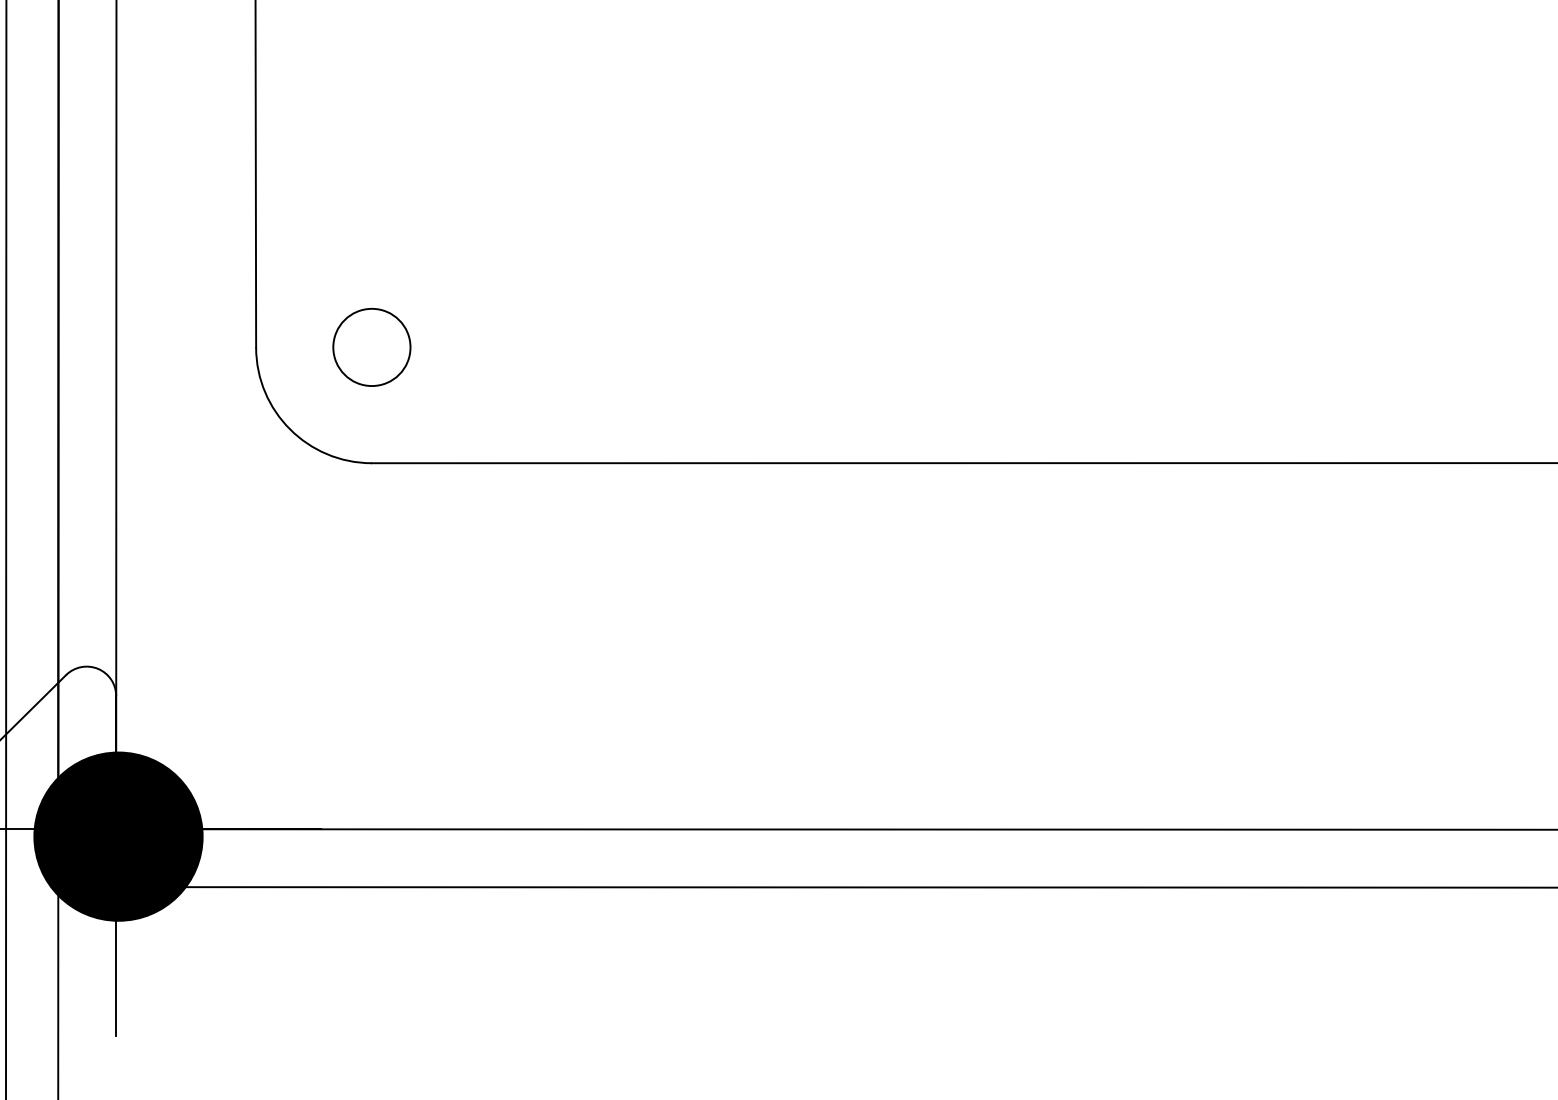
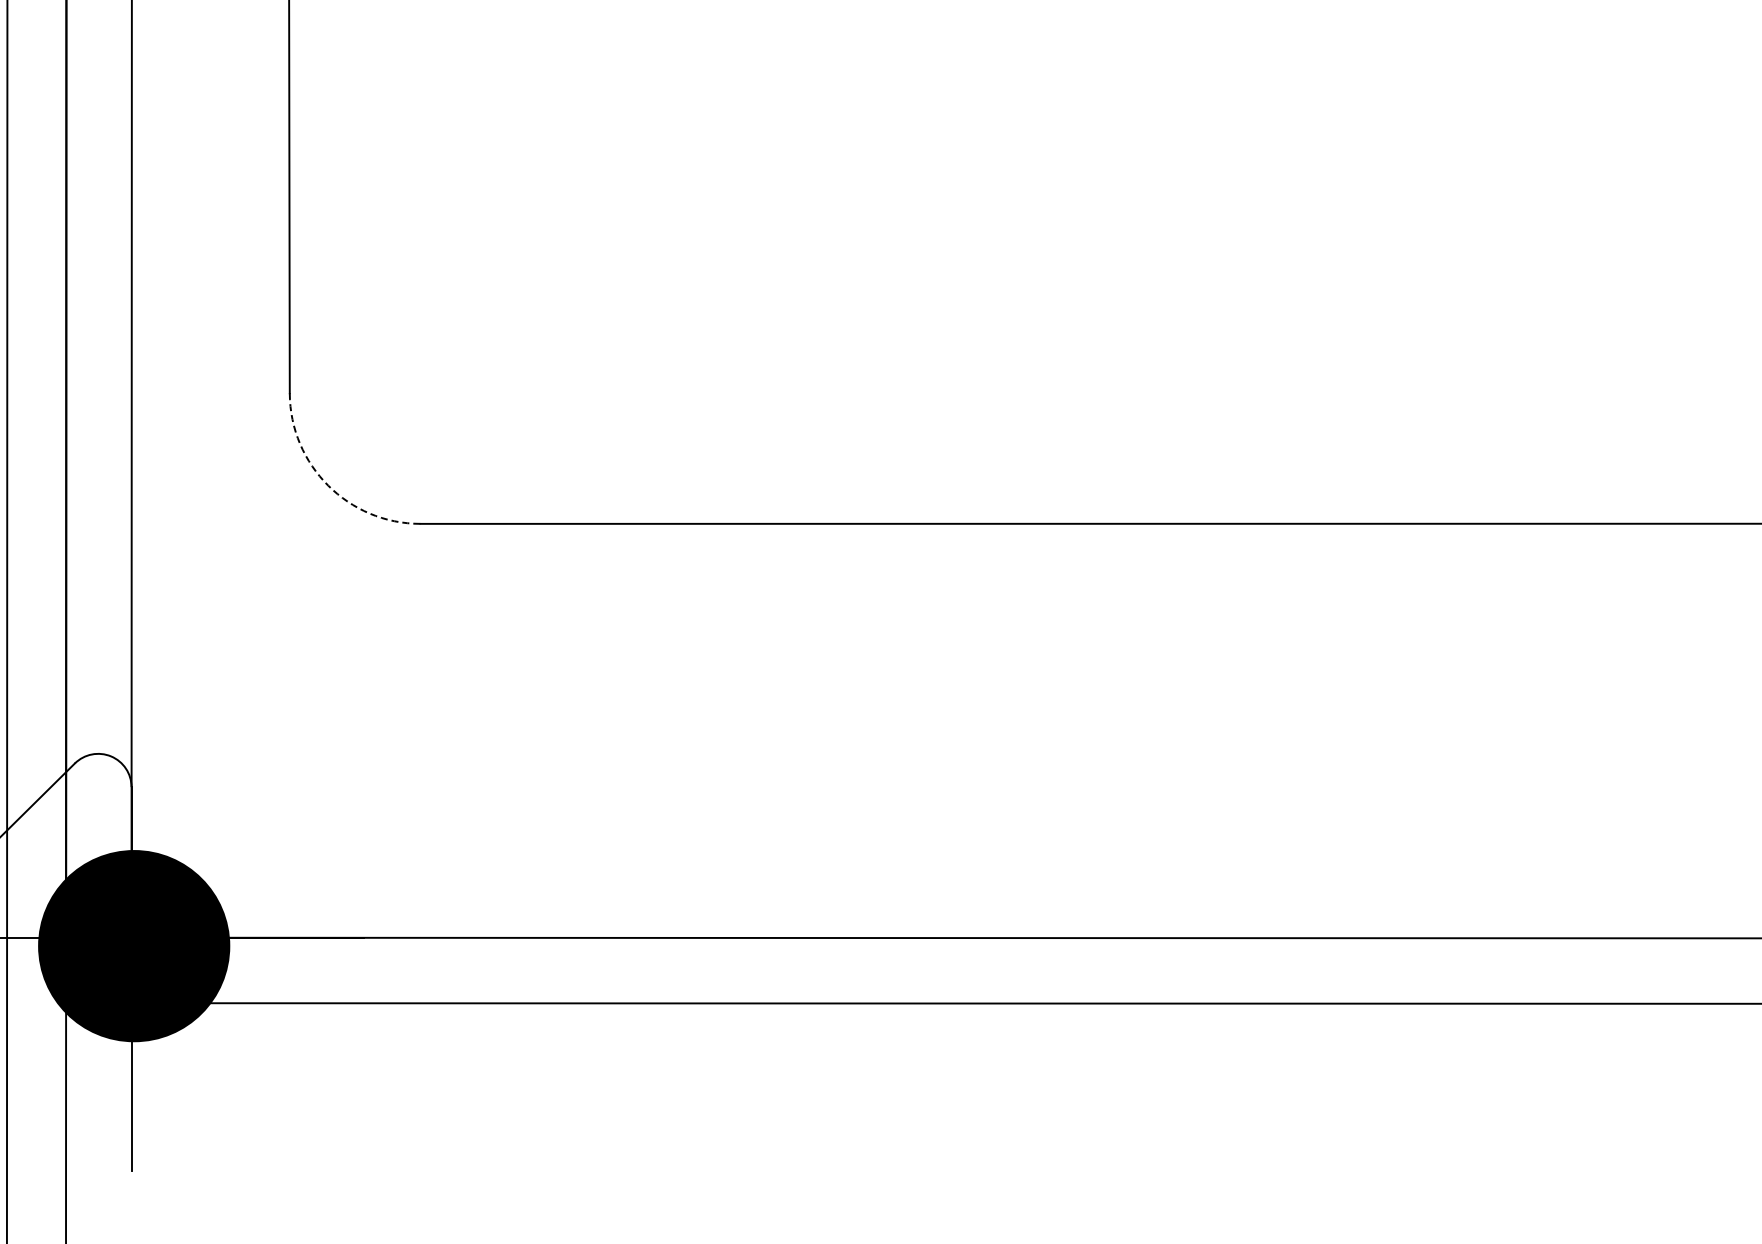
circle: (371, 347) -> (420, 392), removed
arc: (290, 429) -> (328, 485), solid -> dashed

